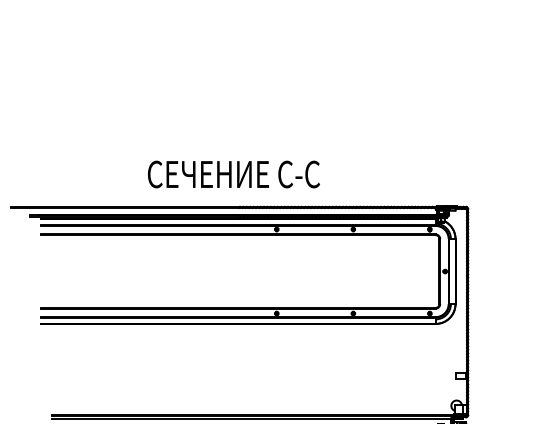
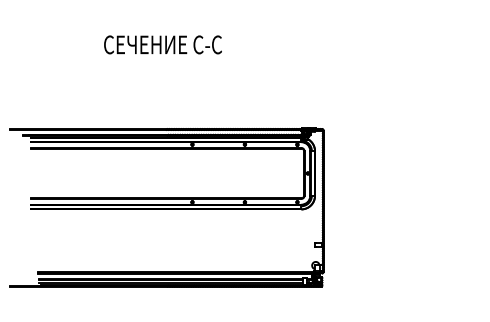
text: (233, 173) -> (162, 44), moved

